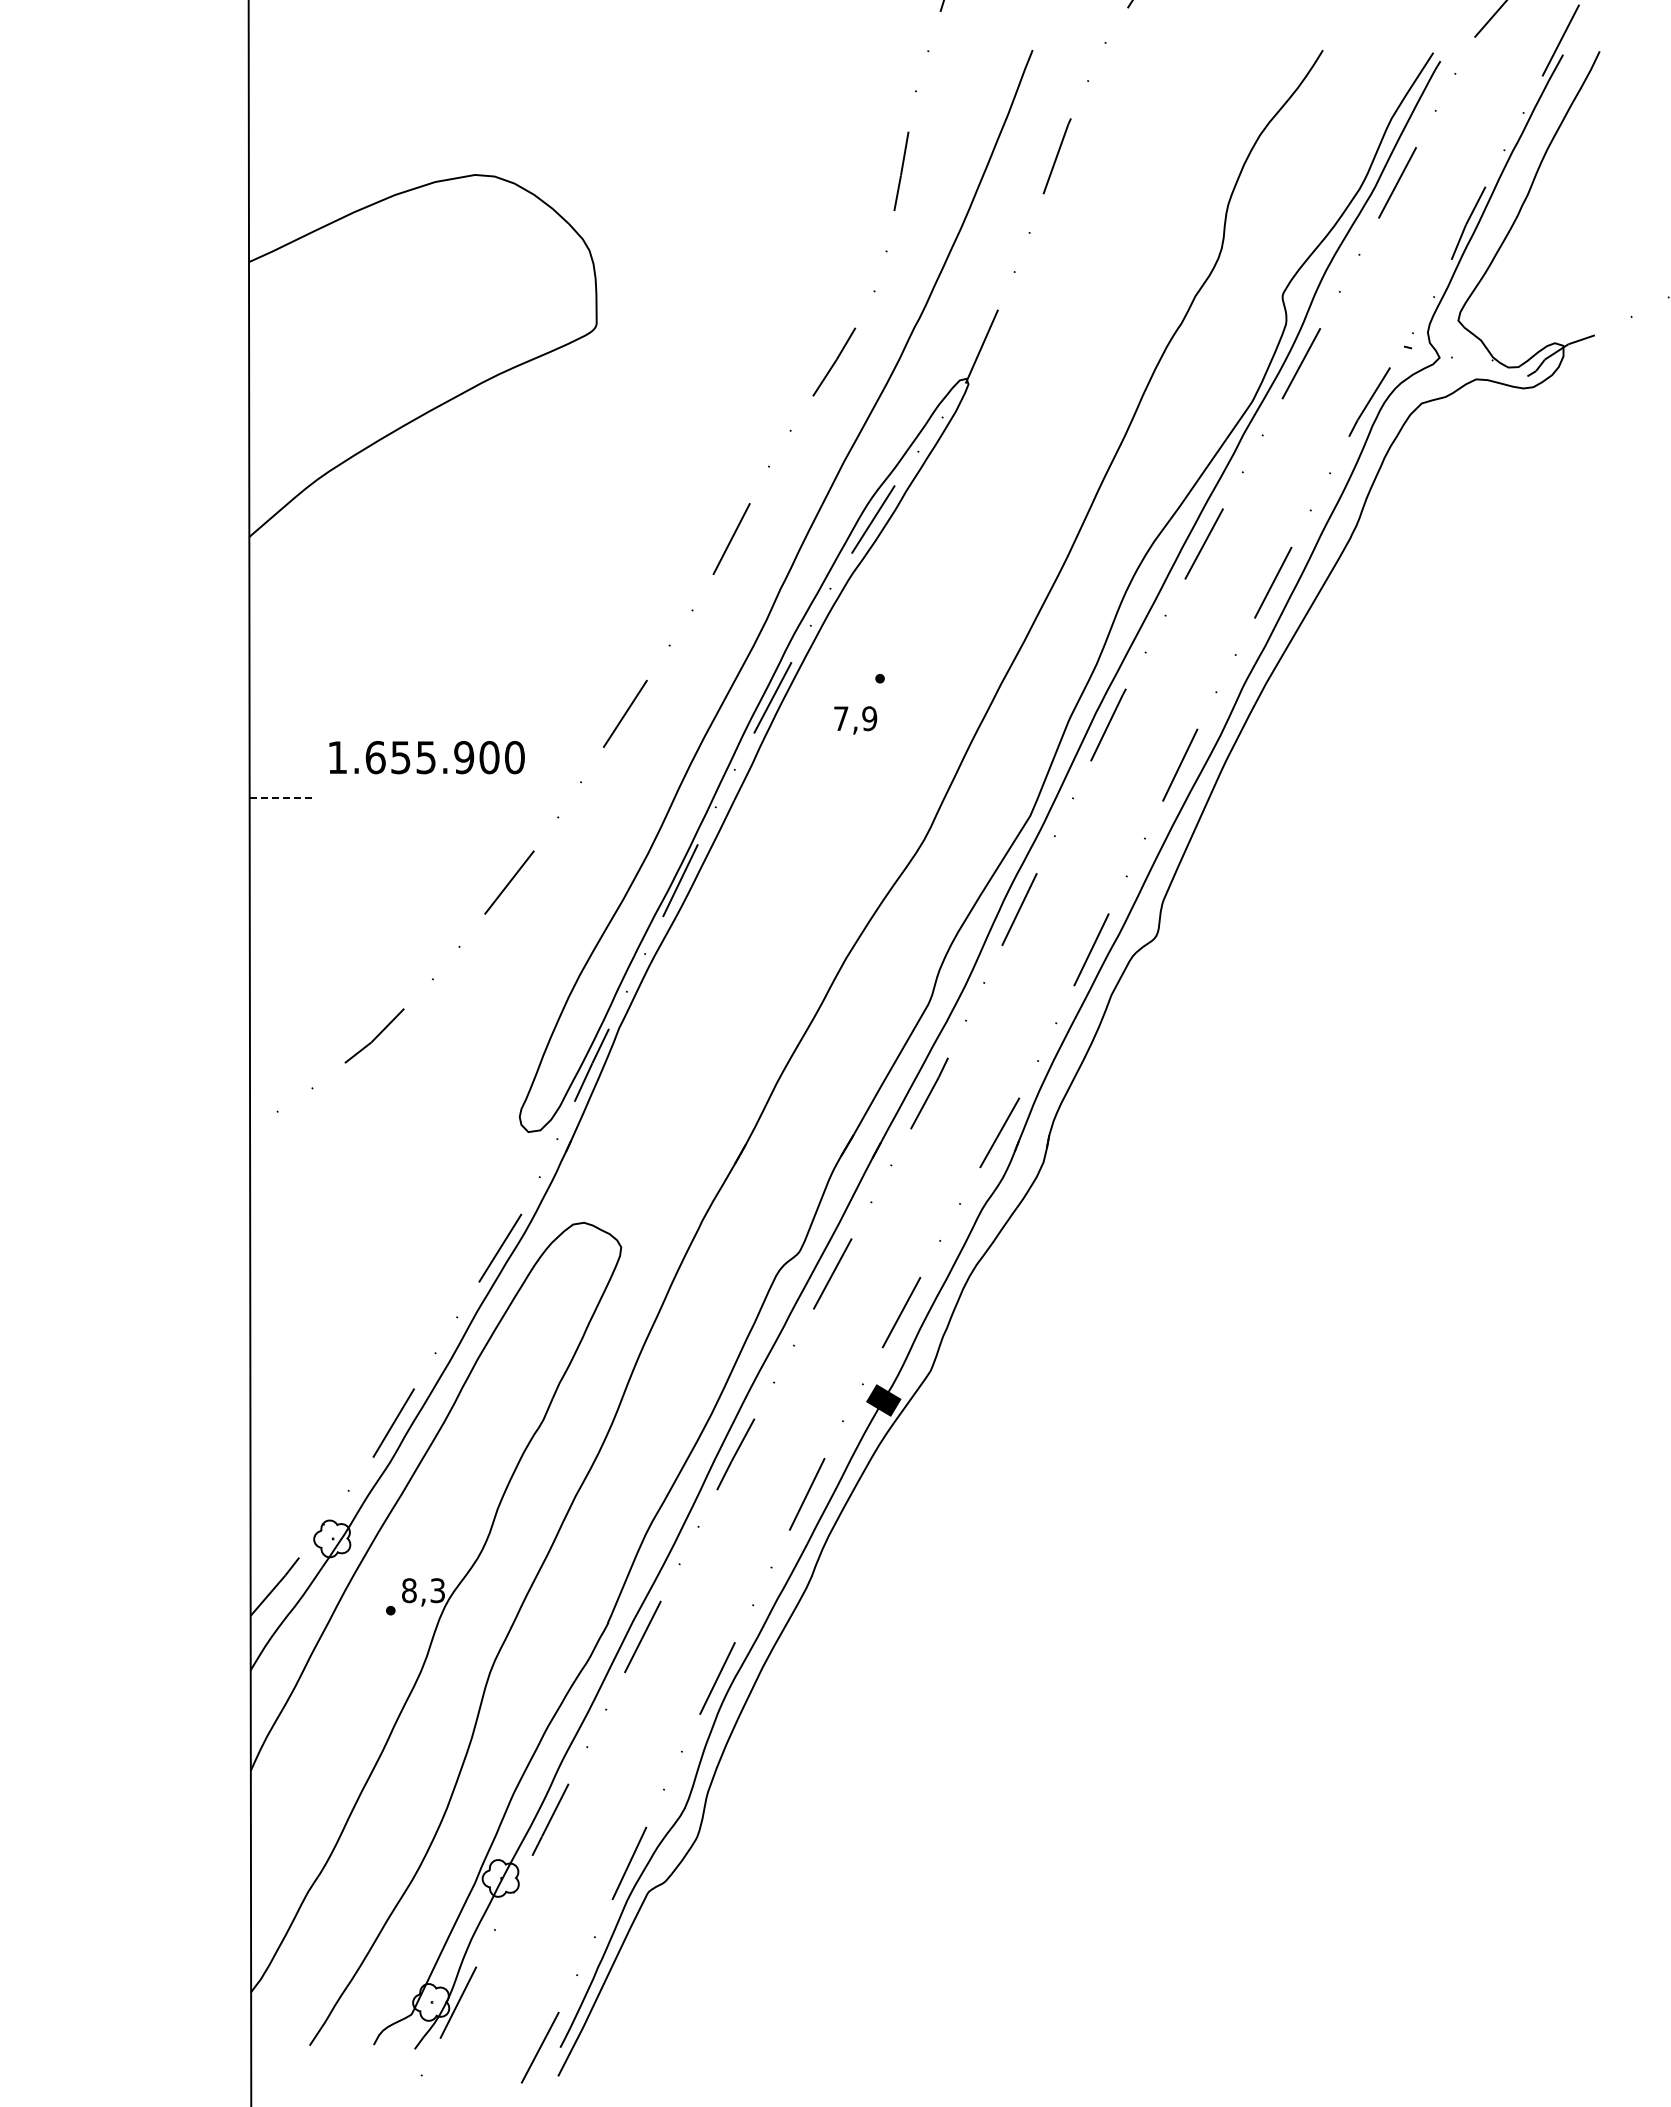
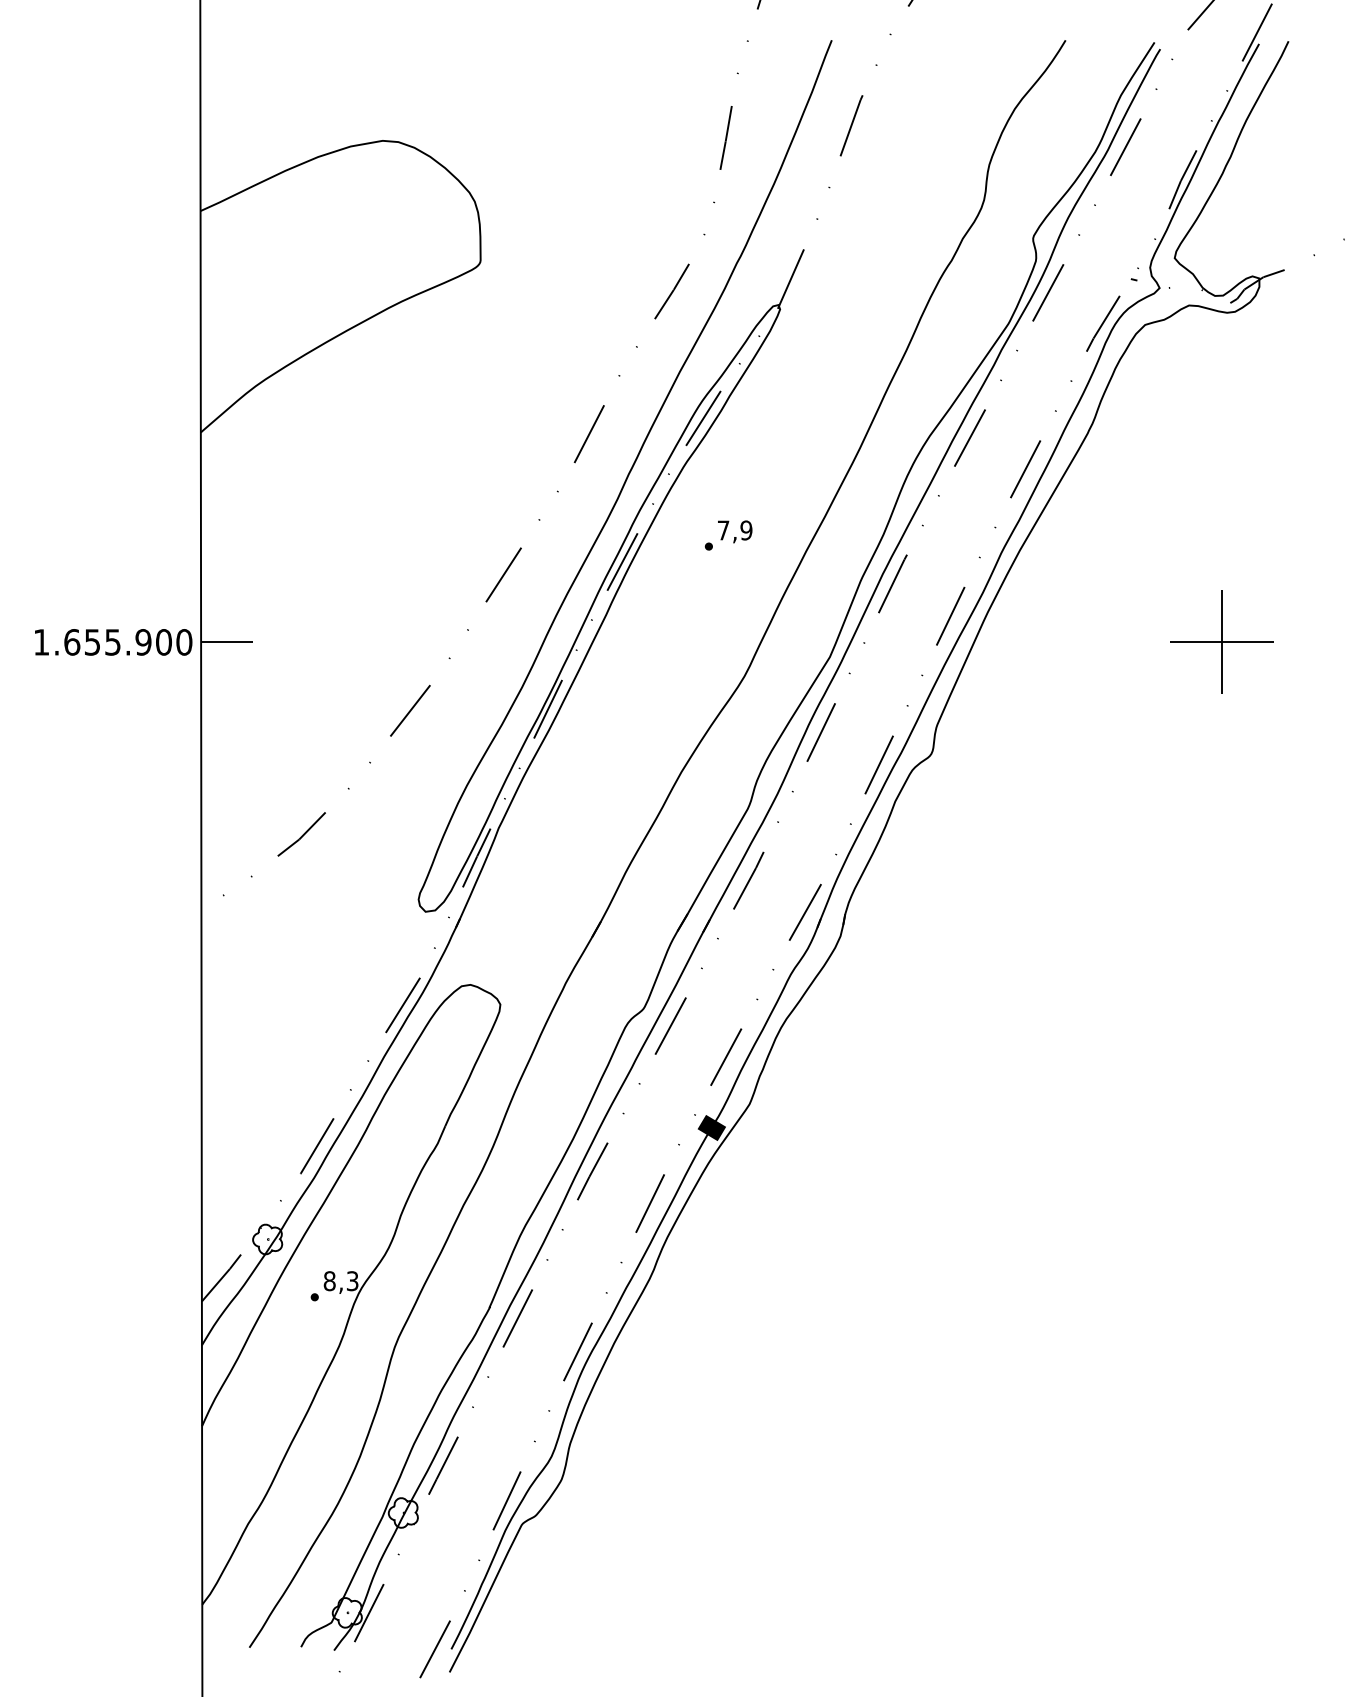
text: (855, 720) -> (735, 531), moved
text: (426, 757) -> (113, 642), moved
line: (282, 797) -> (227, 642), dashed -> solid
part: (1517, 797) -> (1222, 642), added

